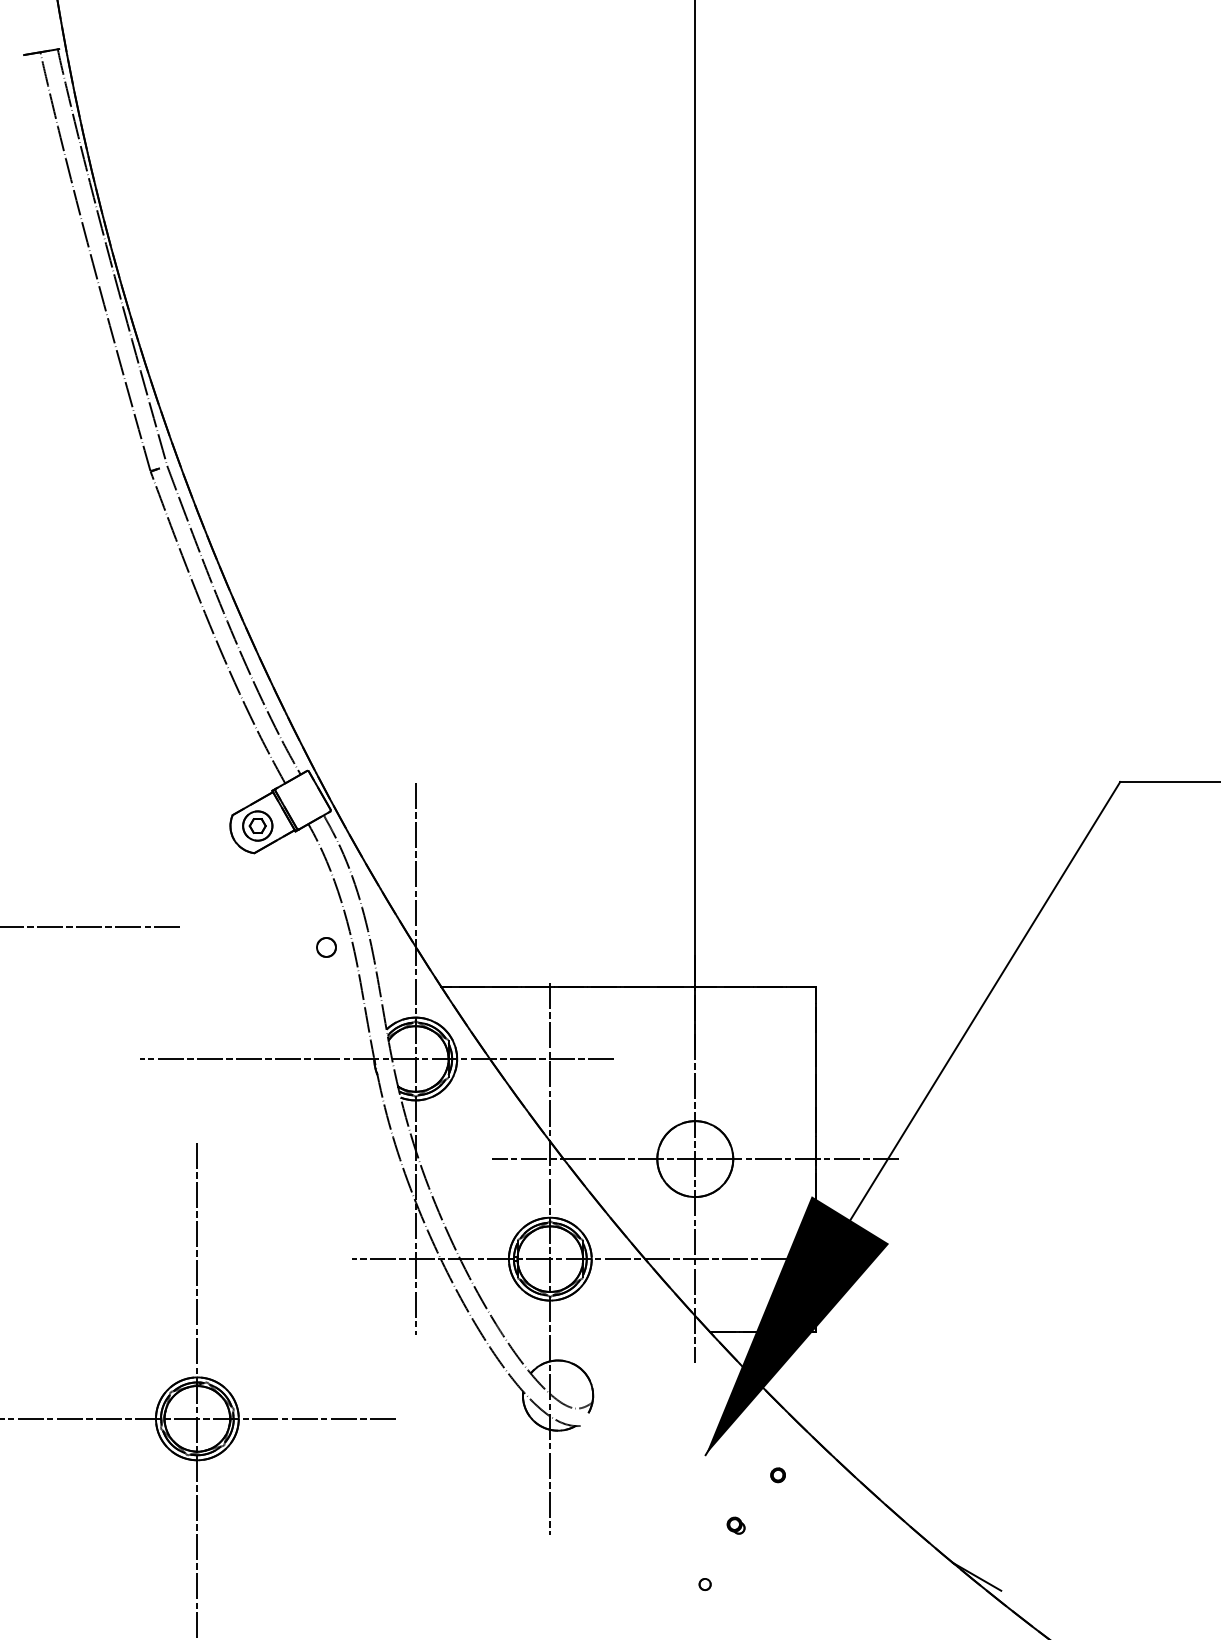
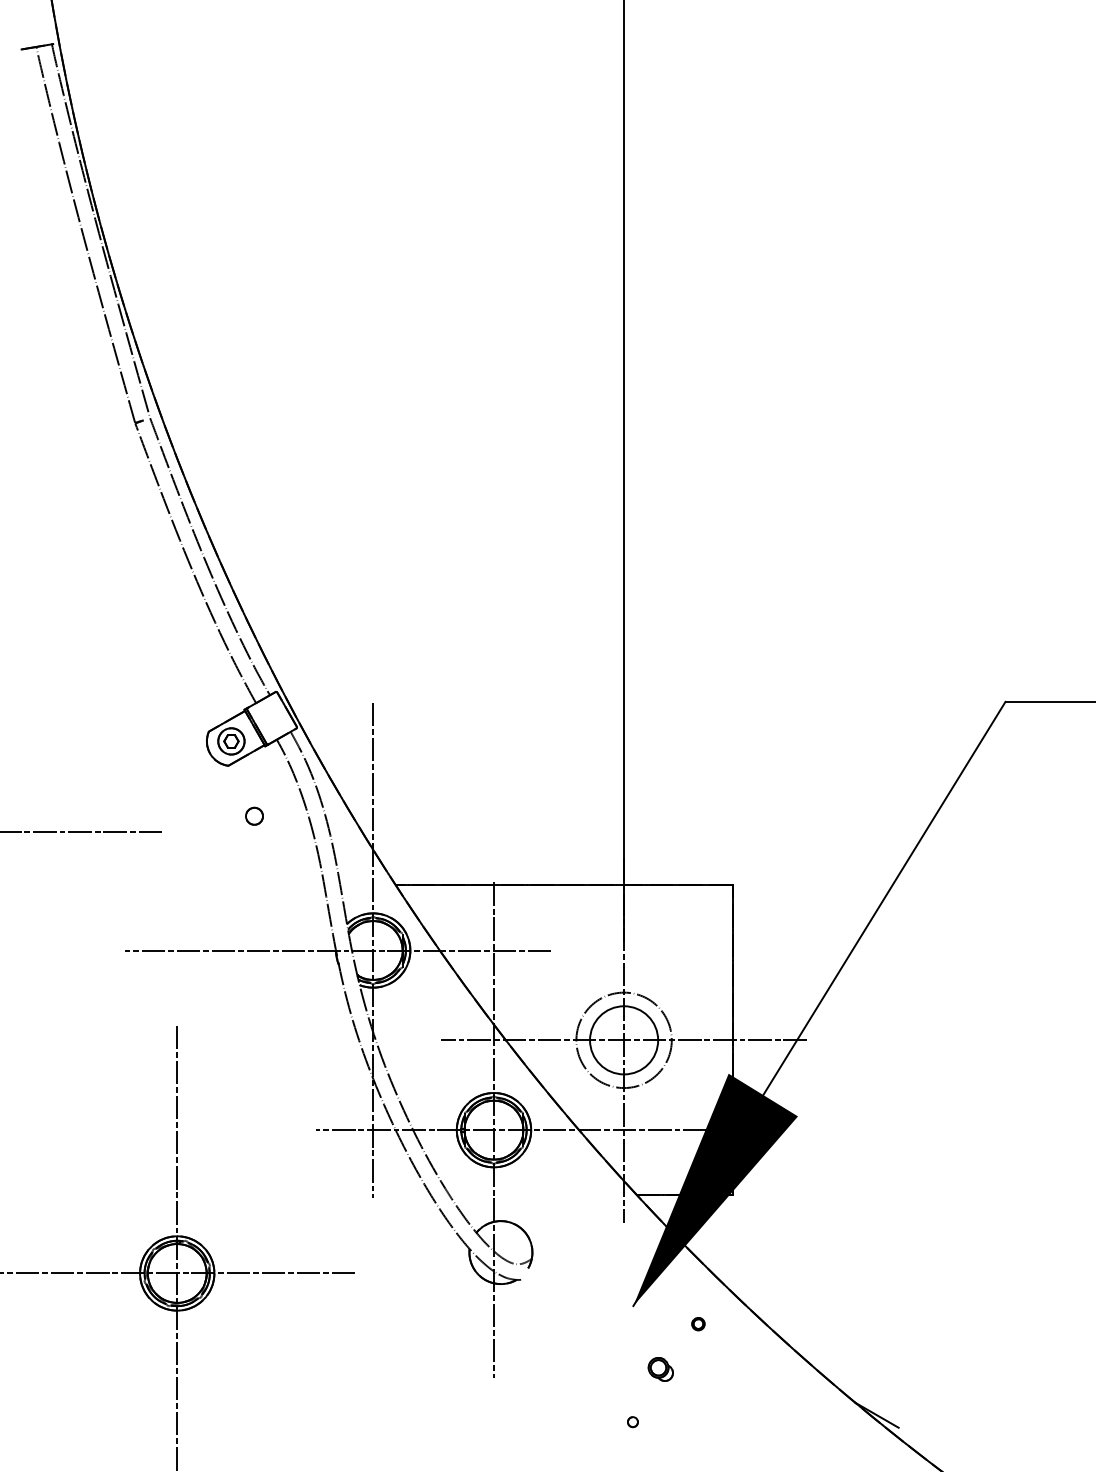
circle: (326, 947) -> (254, 816), moved
circle: (695, 1159) -> (624, 1040), size x1.4
part: (735, 1525) -> (660, 1369), size x1.6

